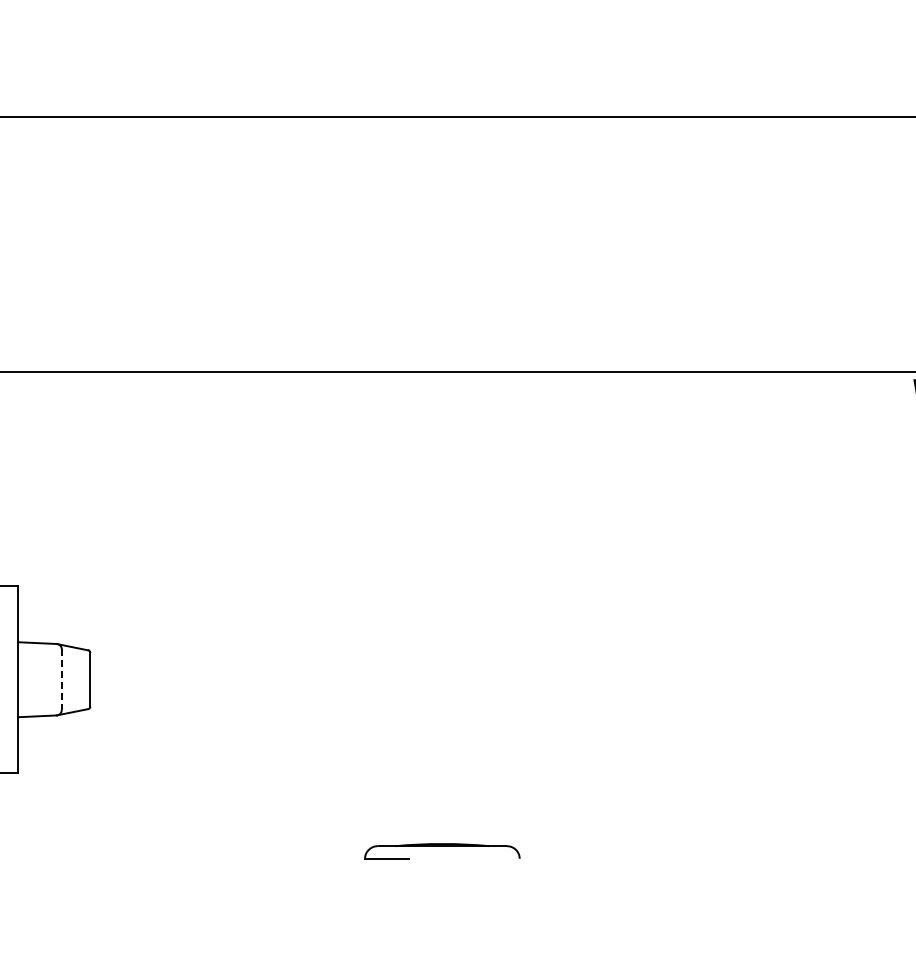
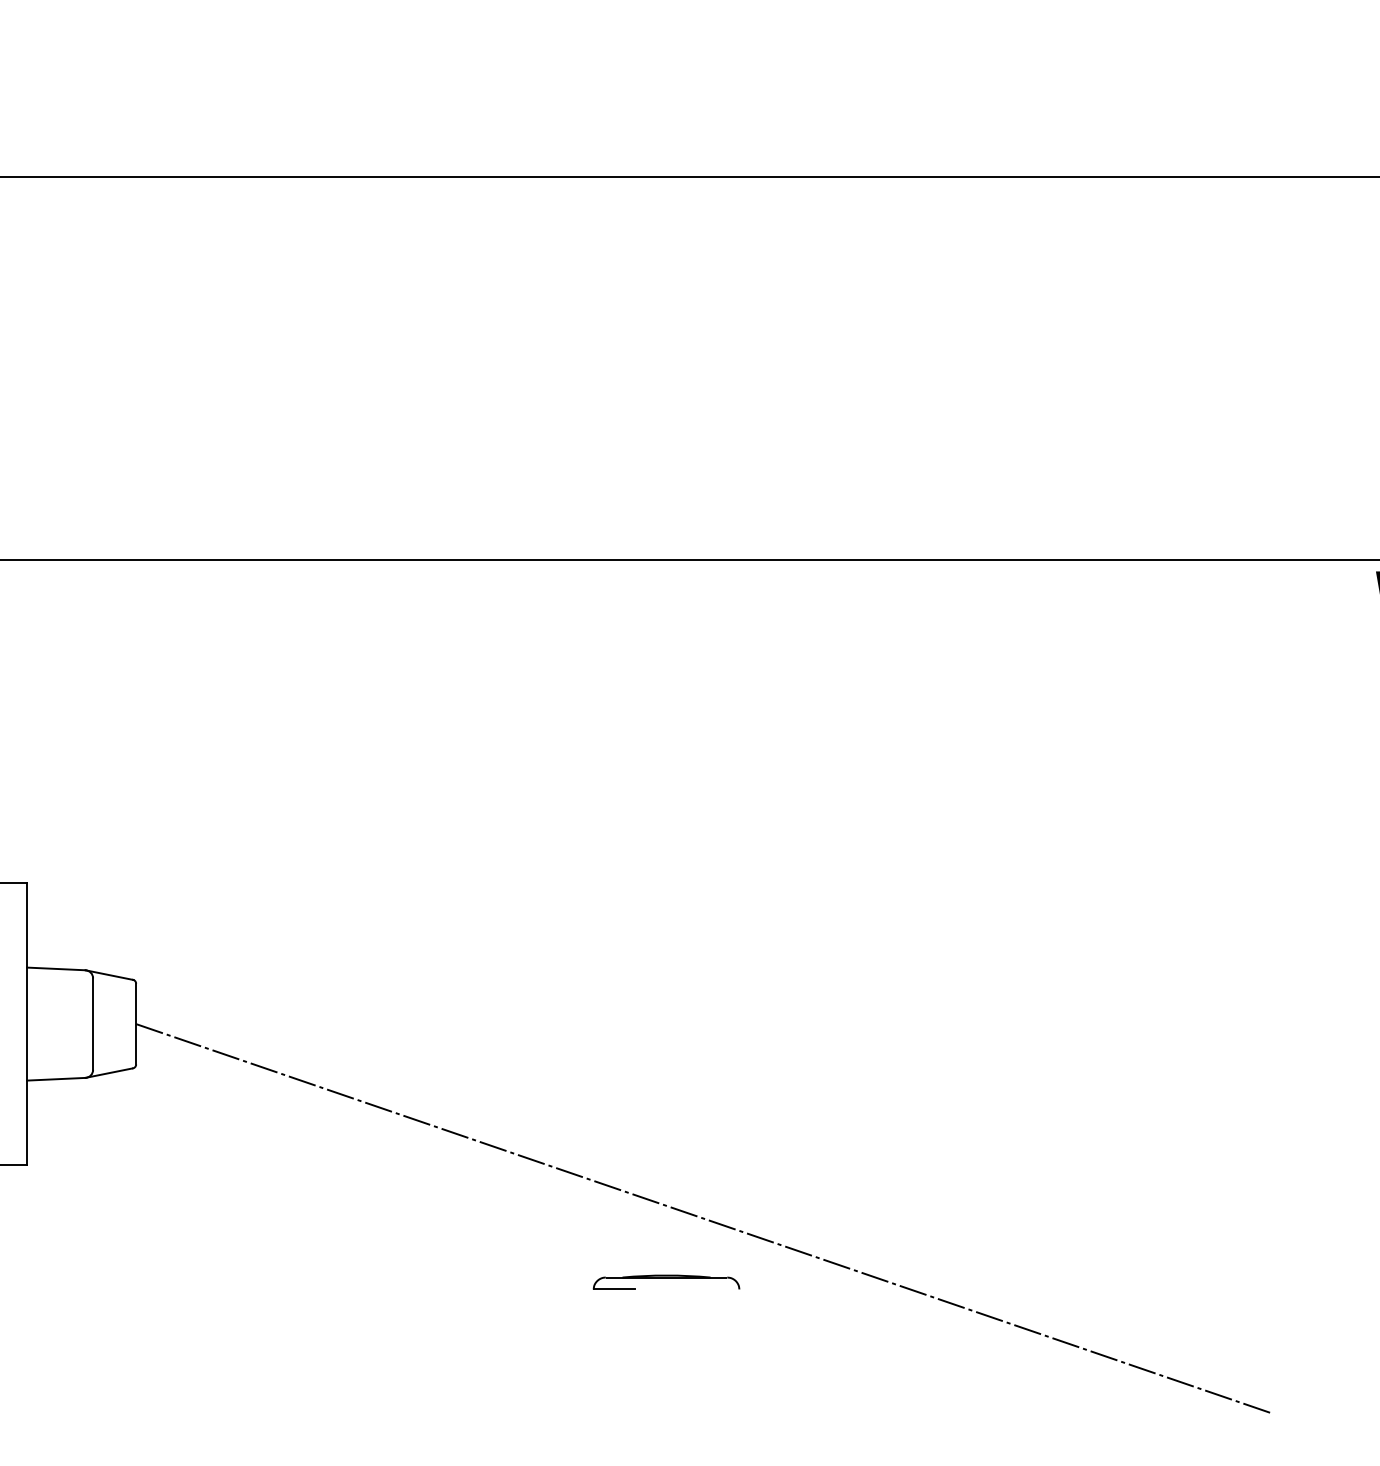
line: (61, 680) -> (92, 1025), dashed -> solid
line: (467, 808) -> (704, 1218), added
part: (442, 850) -> (666, 1281), size x0.62

